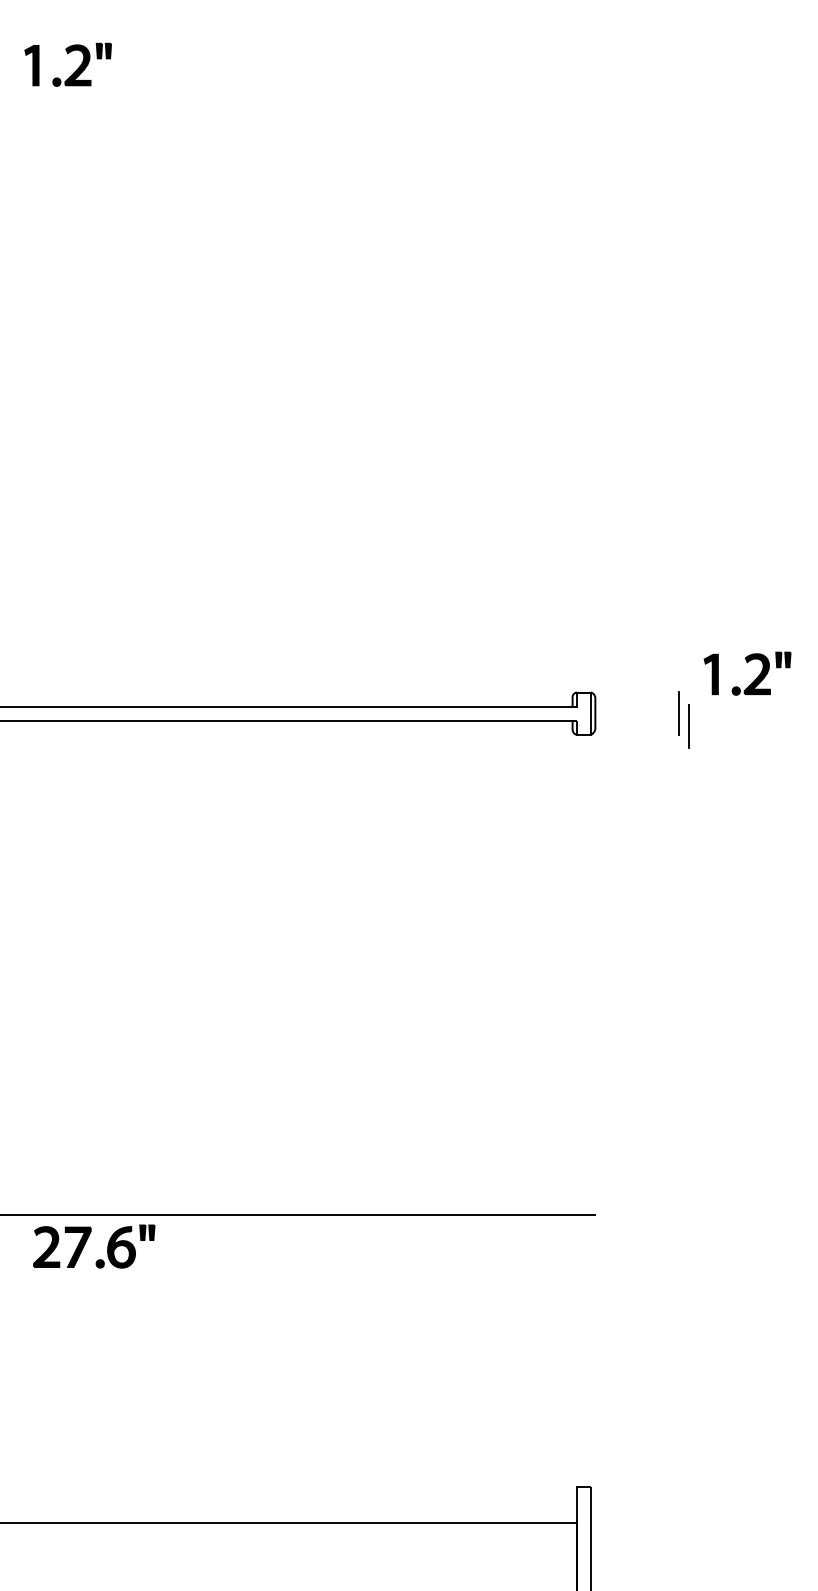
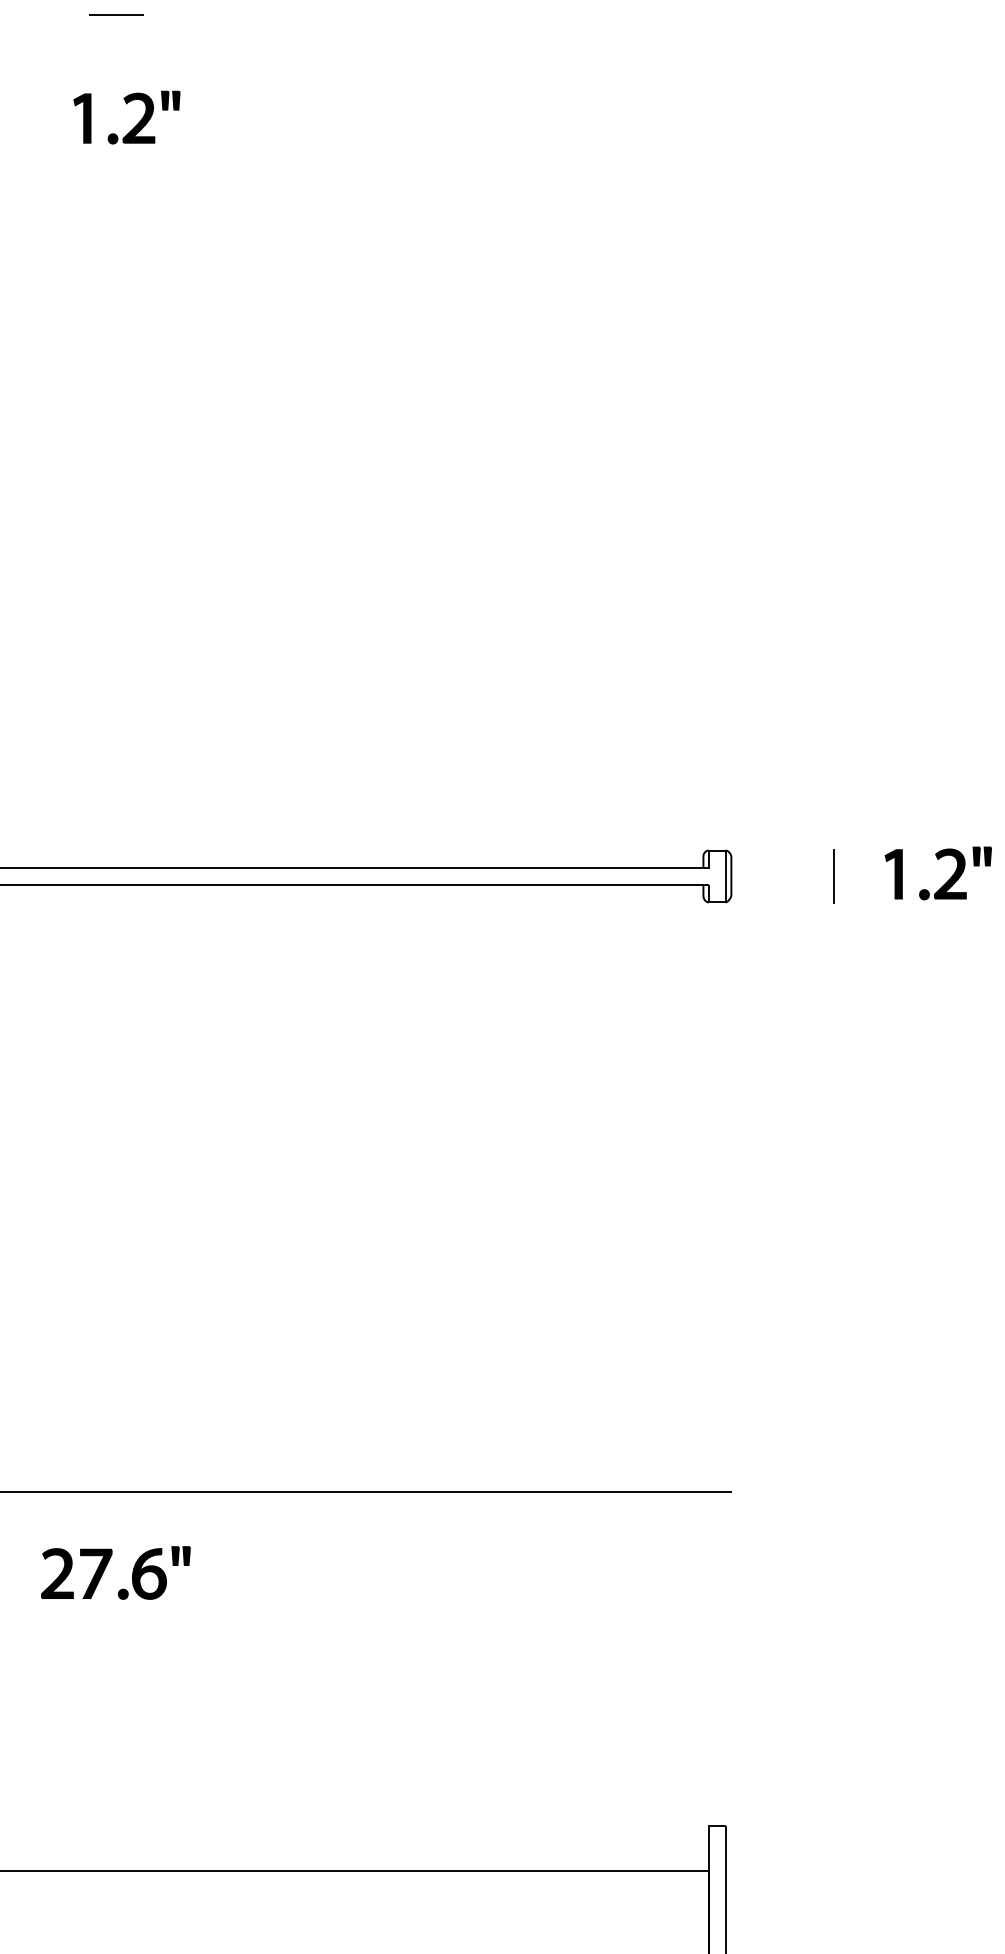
line: (93, 12) -> (115, 15), added
part: (75, 71) -> (135, 125), moved
part: (754, 680) -> (946, 881), moved
line: (688, 726) -> (845, 892), removed
part: (86, 1242) -> (106, 1567), moved

